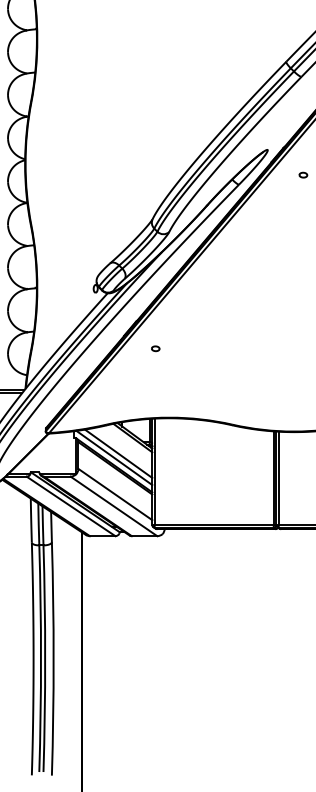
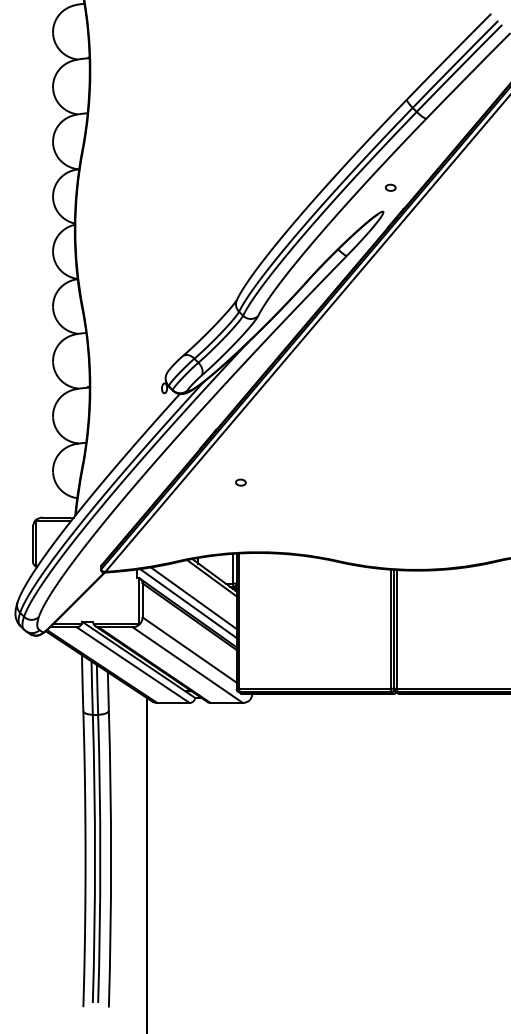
part: (303, 174) -> (390, 187), moved
part: (155, 348) -> (240, 482), moved

